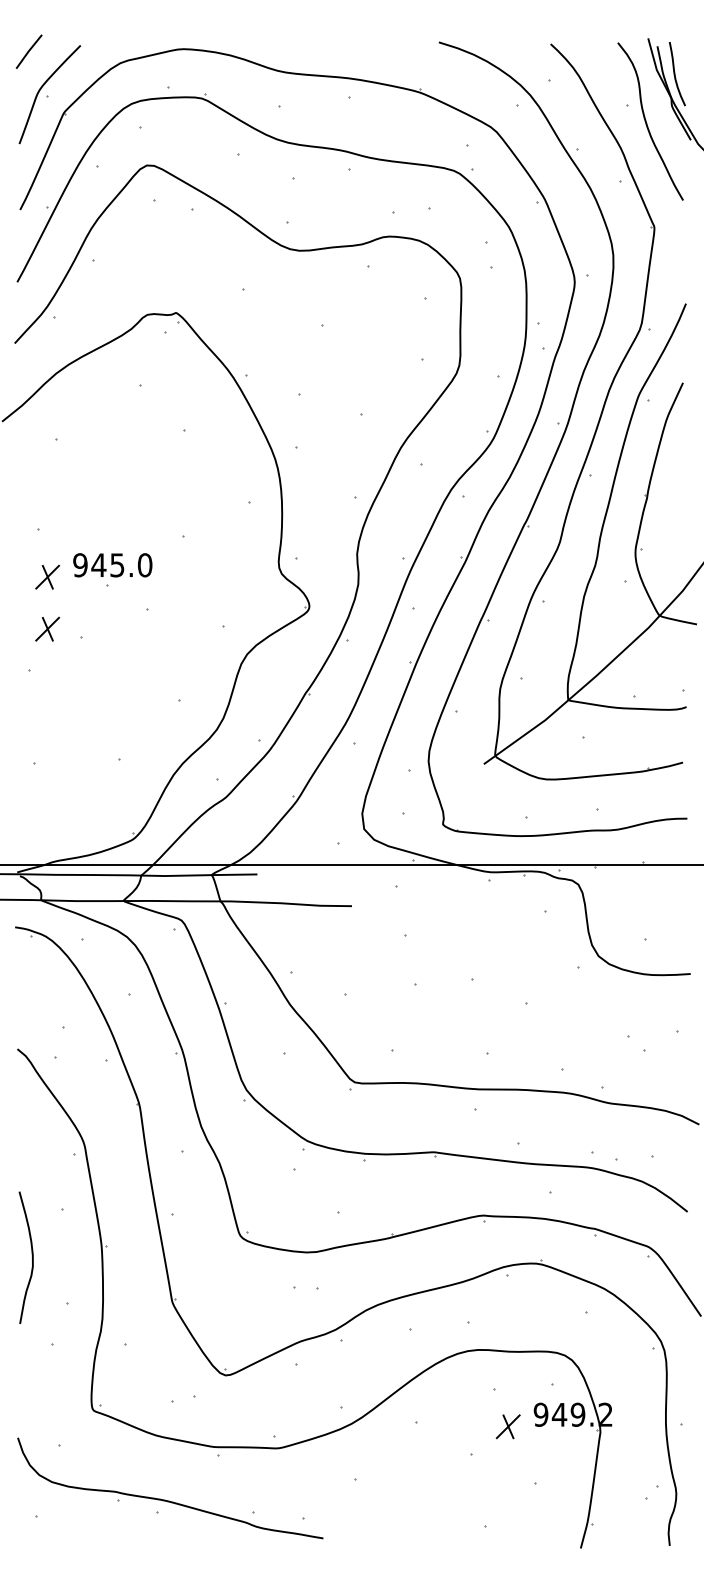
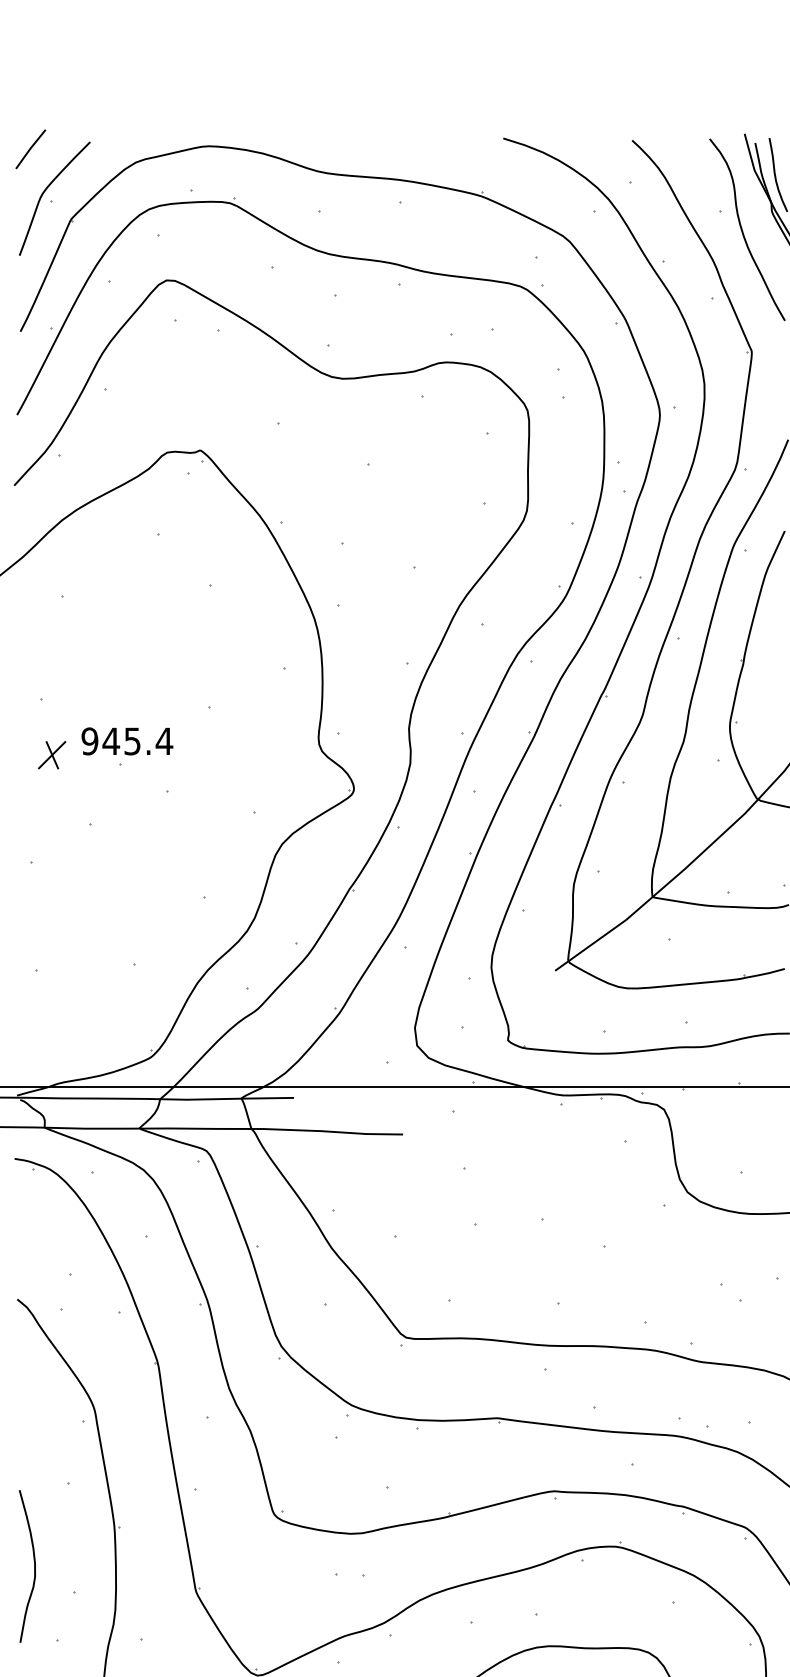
text: (144, 565) -> (163, 741), 945.0 -> 945.4
part: (47, 628) -> (51, 814), removed
curve: (31, 1254) -> (33, 1562), moved

